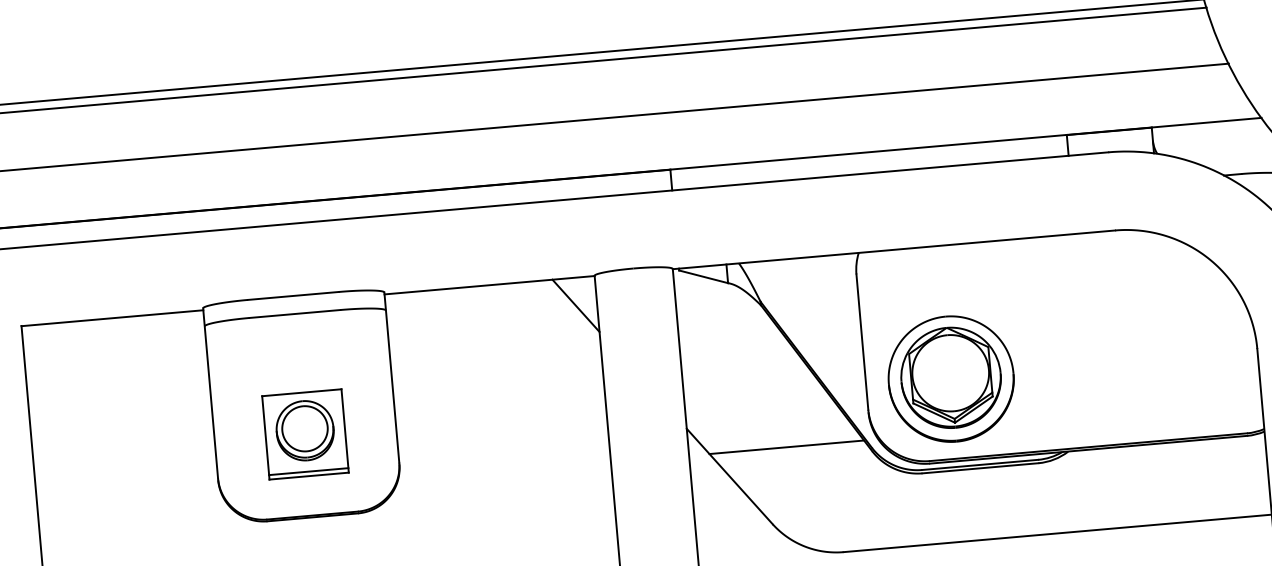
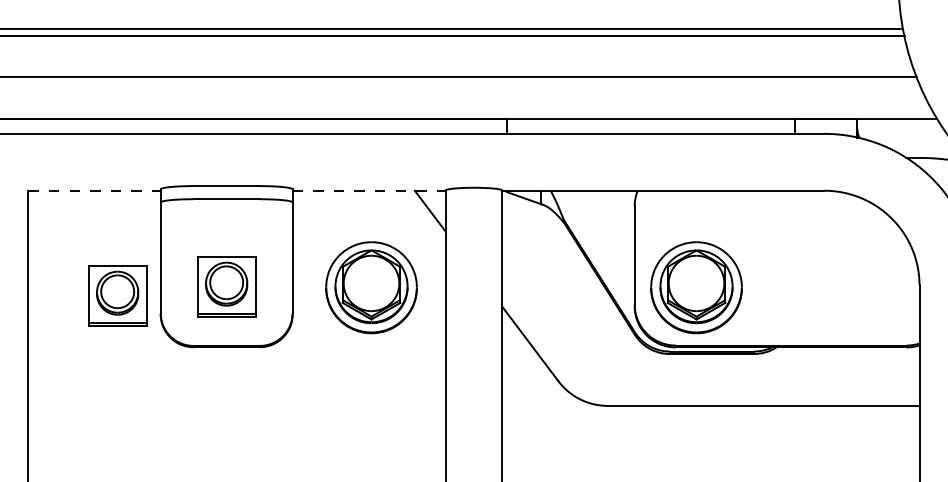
line: (490, 284) -> (369, 190), solid -> dashed
line: (113, 317) -> (95, 190), solid -> dashed
part: (504, 417) -> (371, 287), added
line: (786, 447) -> (573, 326), removed
part: (156, 459) -> (117, 295), added

